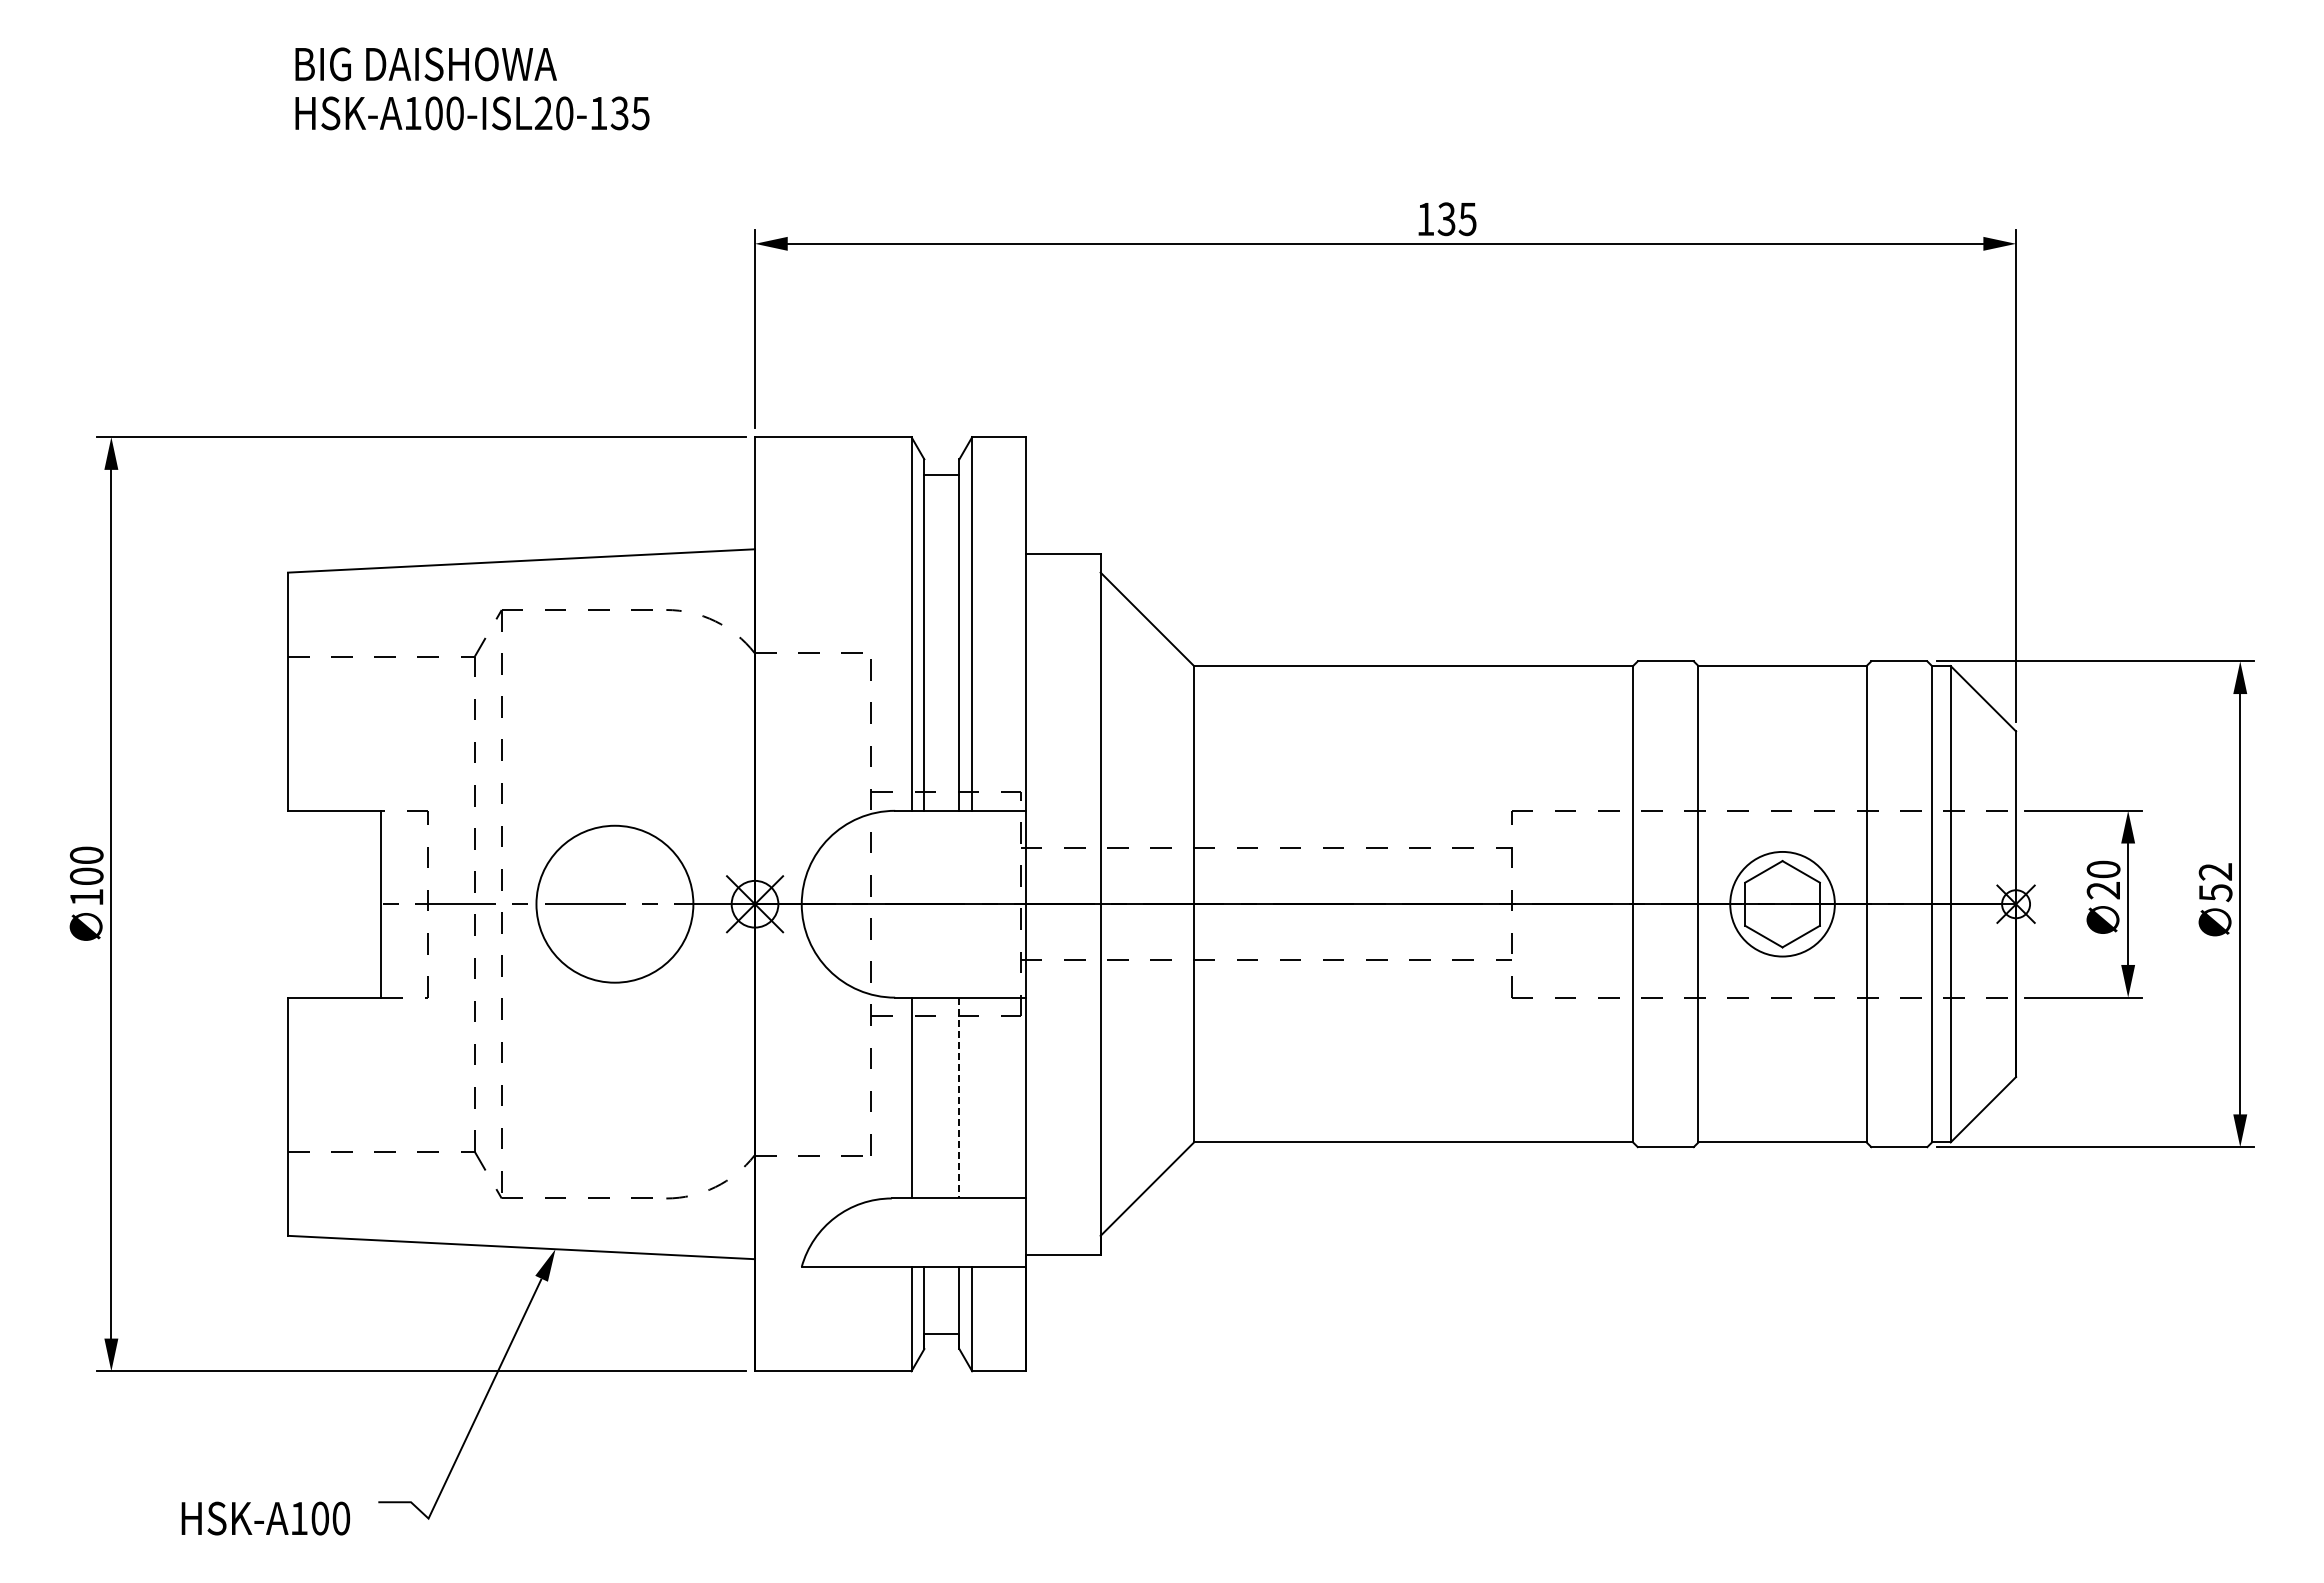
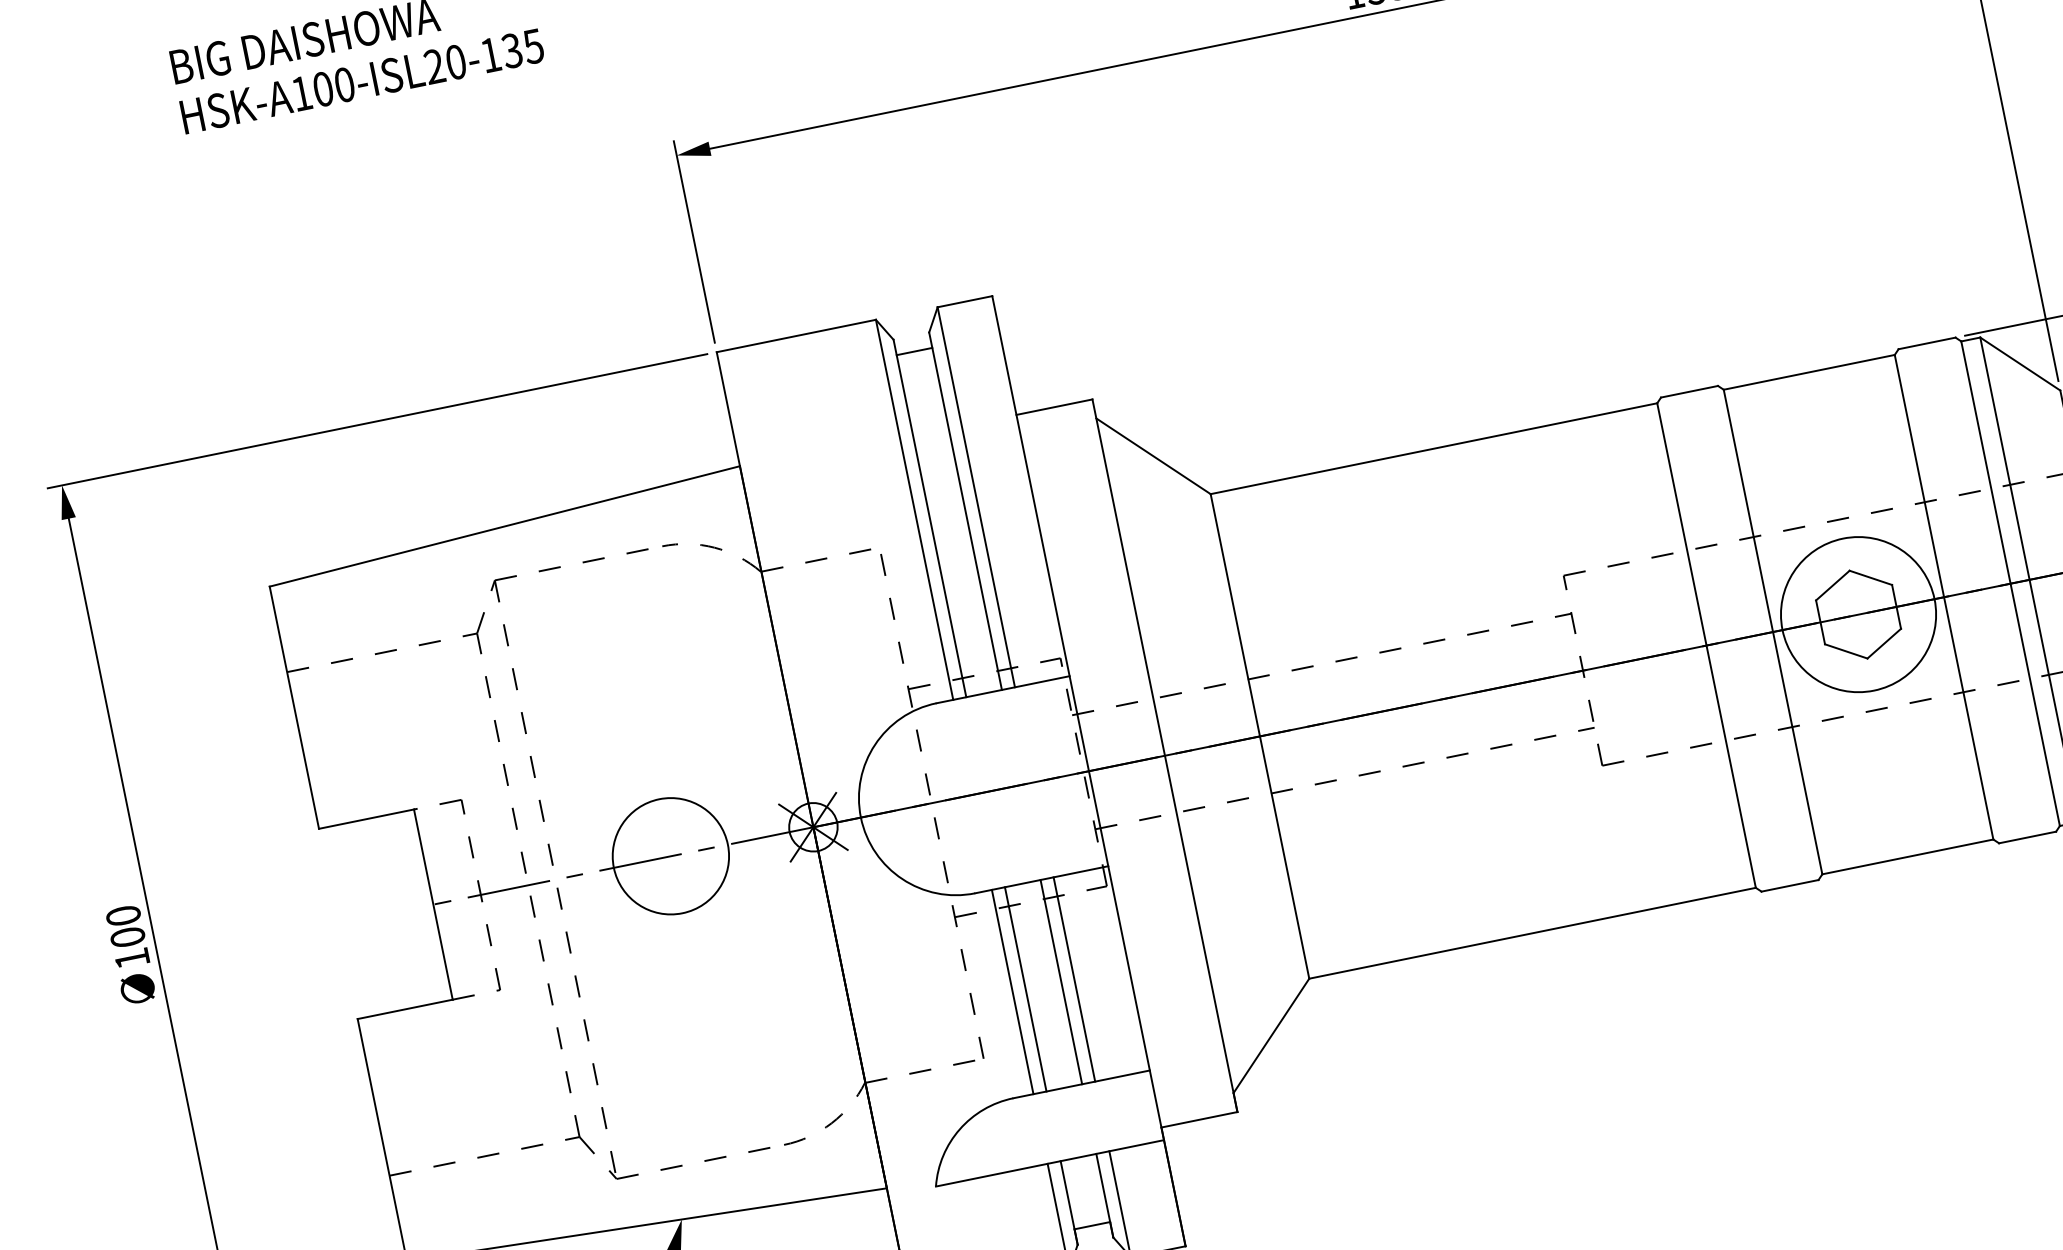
circle: (1782, 903) -> (1858, 613), size x1.43
circle: (614, 904) -> (670, 856), size x0.71
line: (924, 1097) -> (1025, 988), added
line: (972, 1097) -> (1074, 978), added
line: (959, 1098) -> (1061, 982), dashed -> solid

